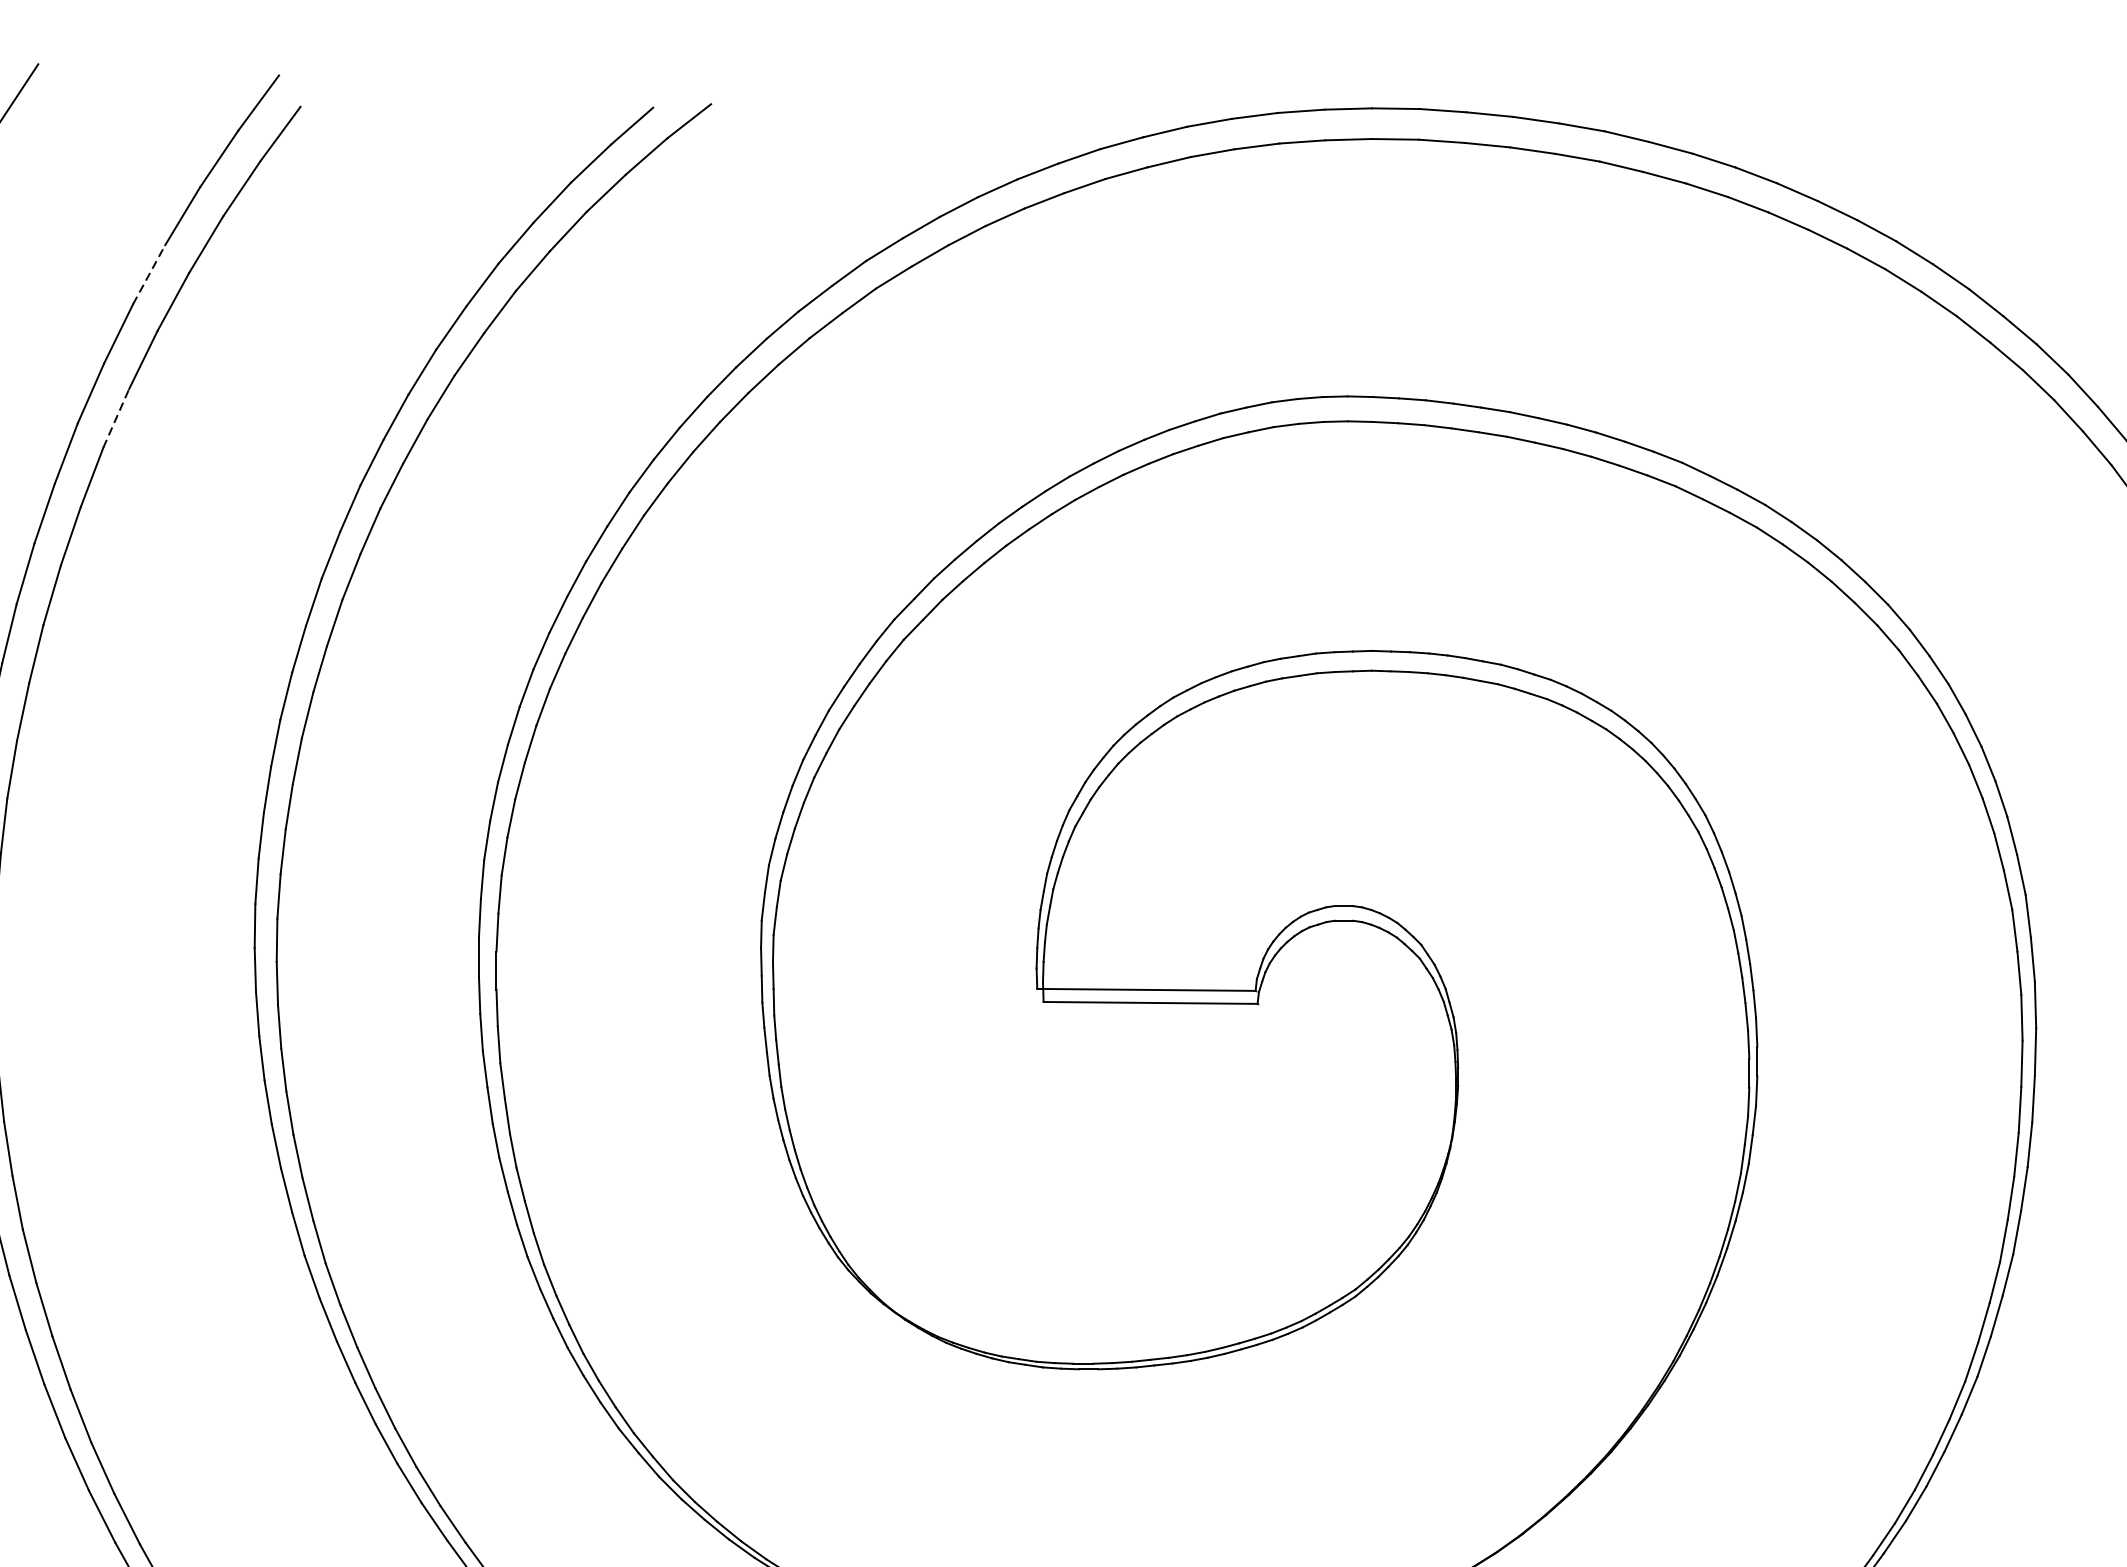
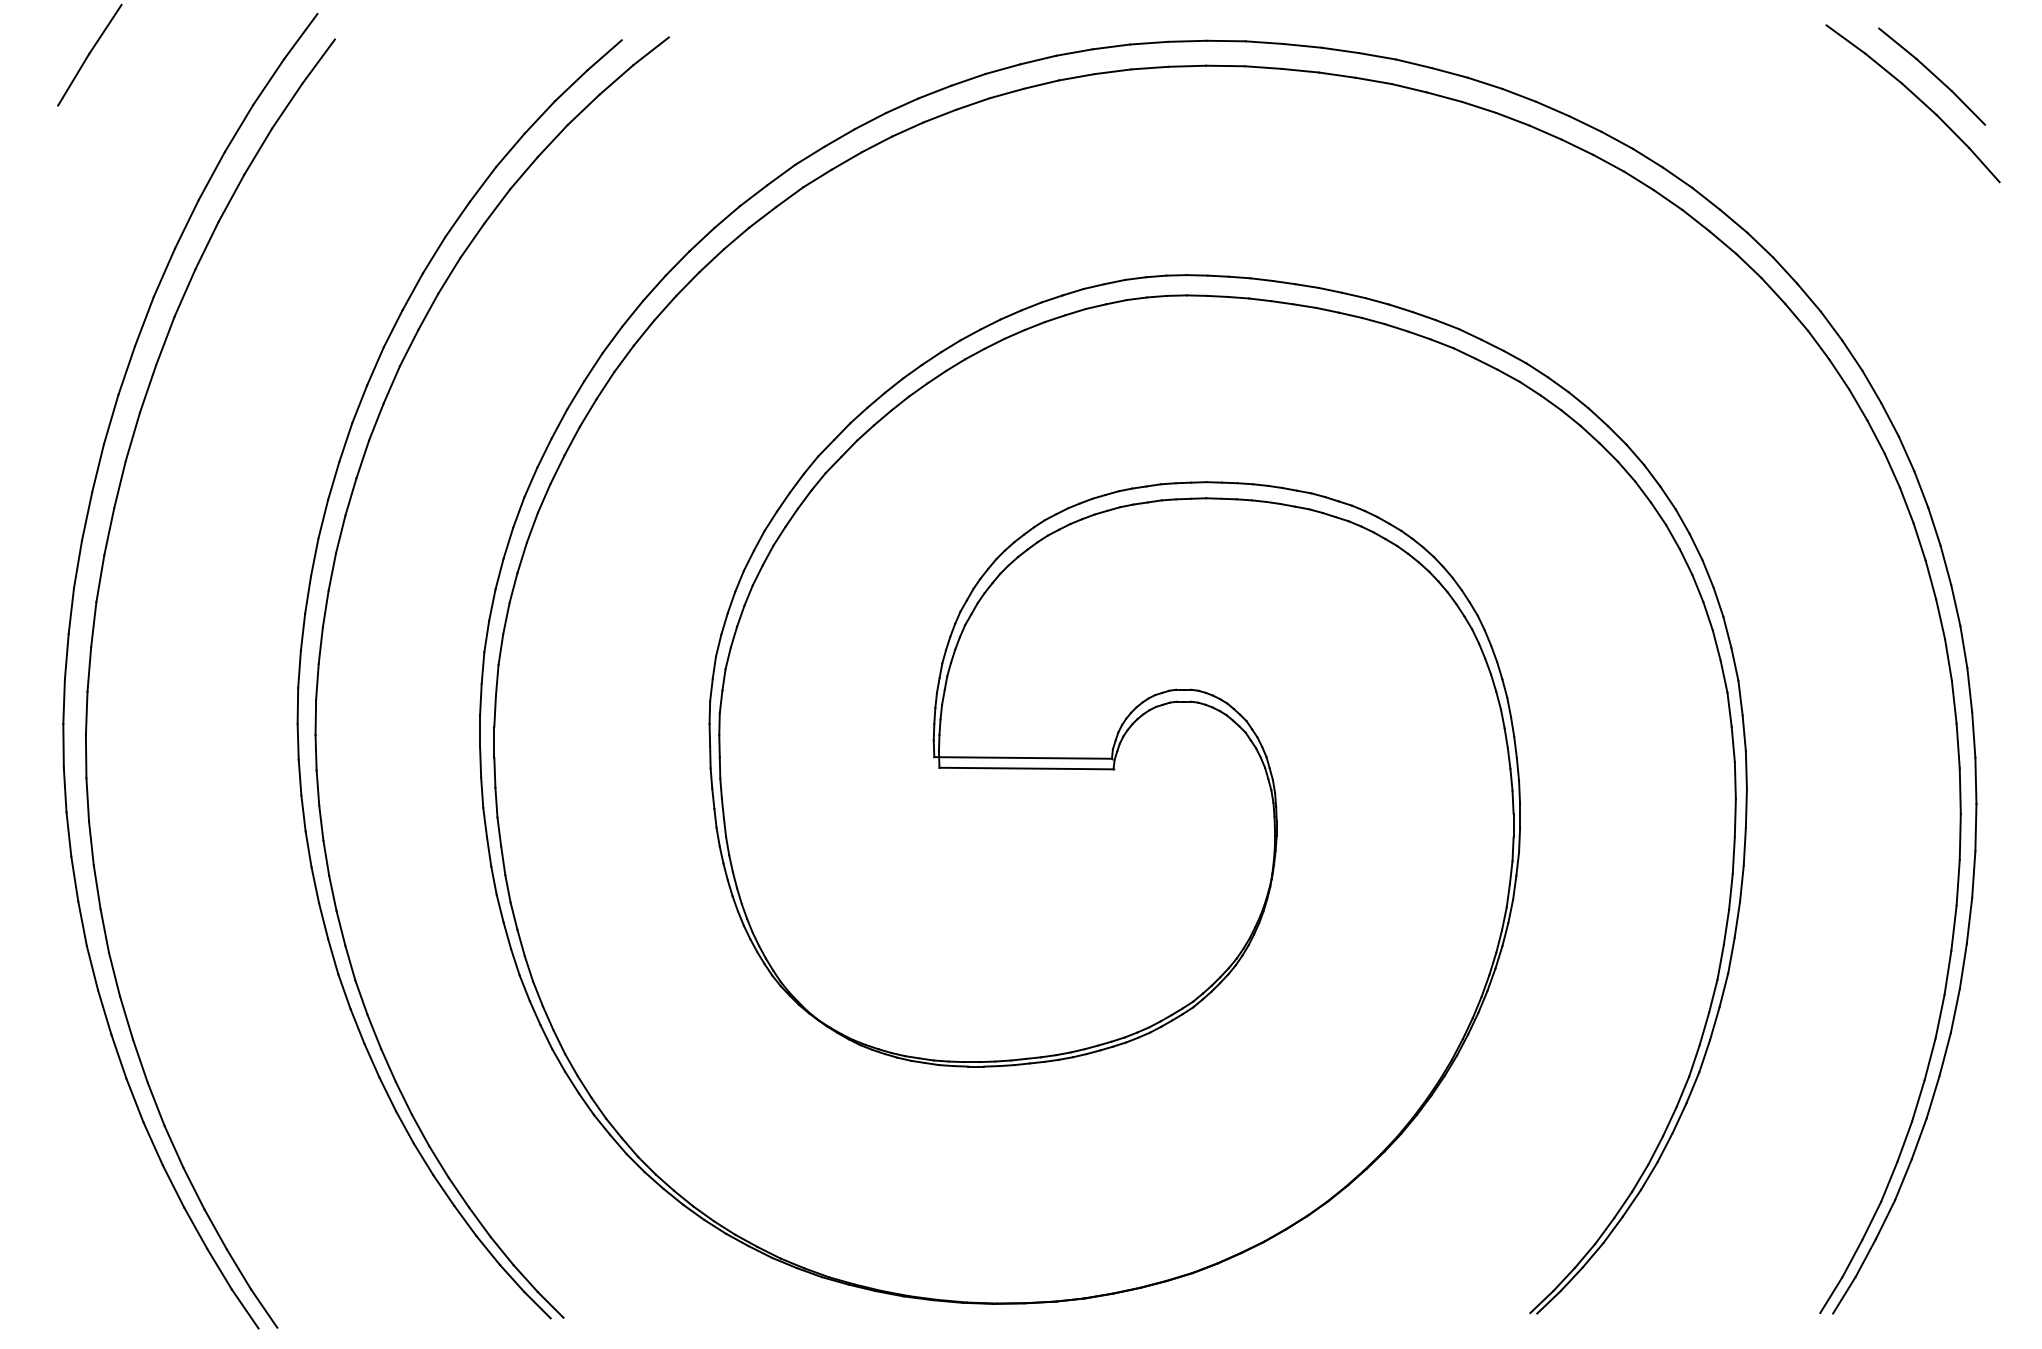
line: (150, 273) -> (212, 175), dashed -> solid
line: (116, 417) -> (185, 292), dashed -> solid

